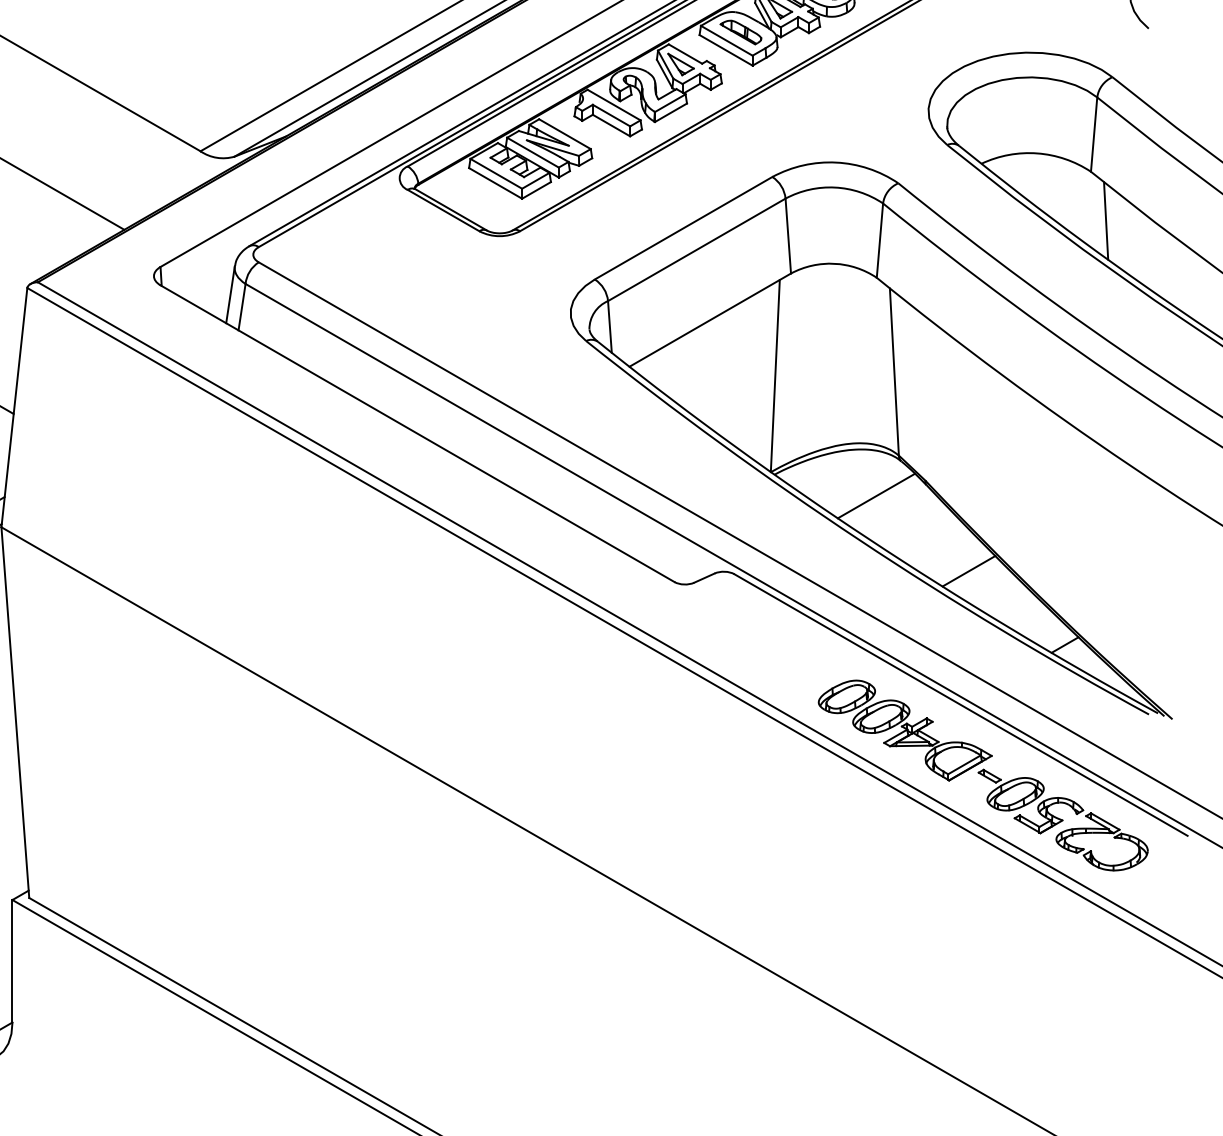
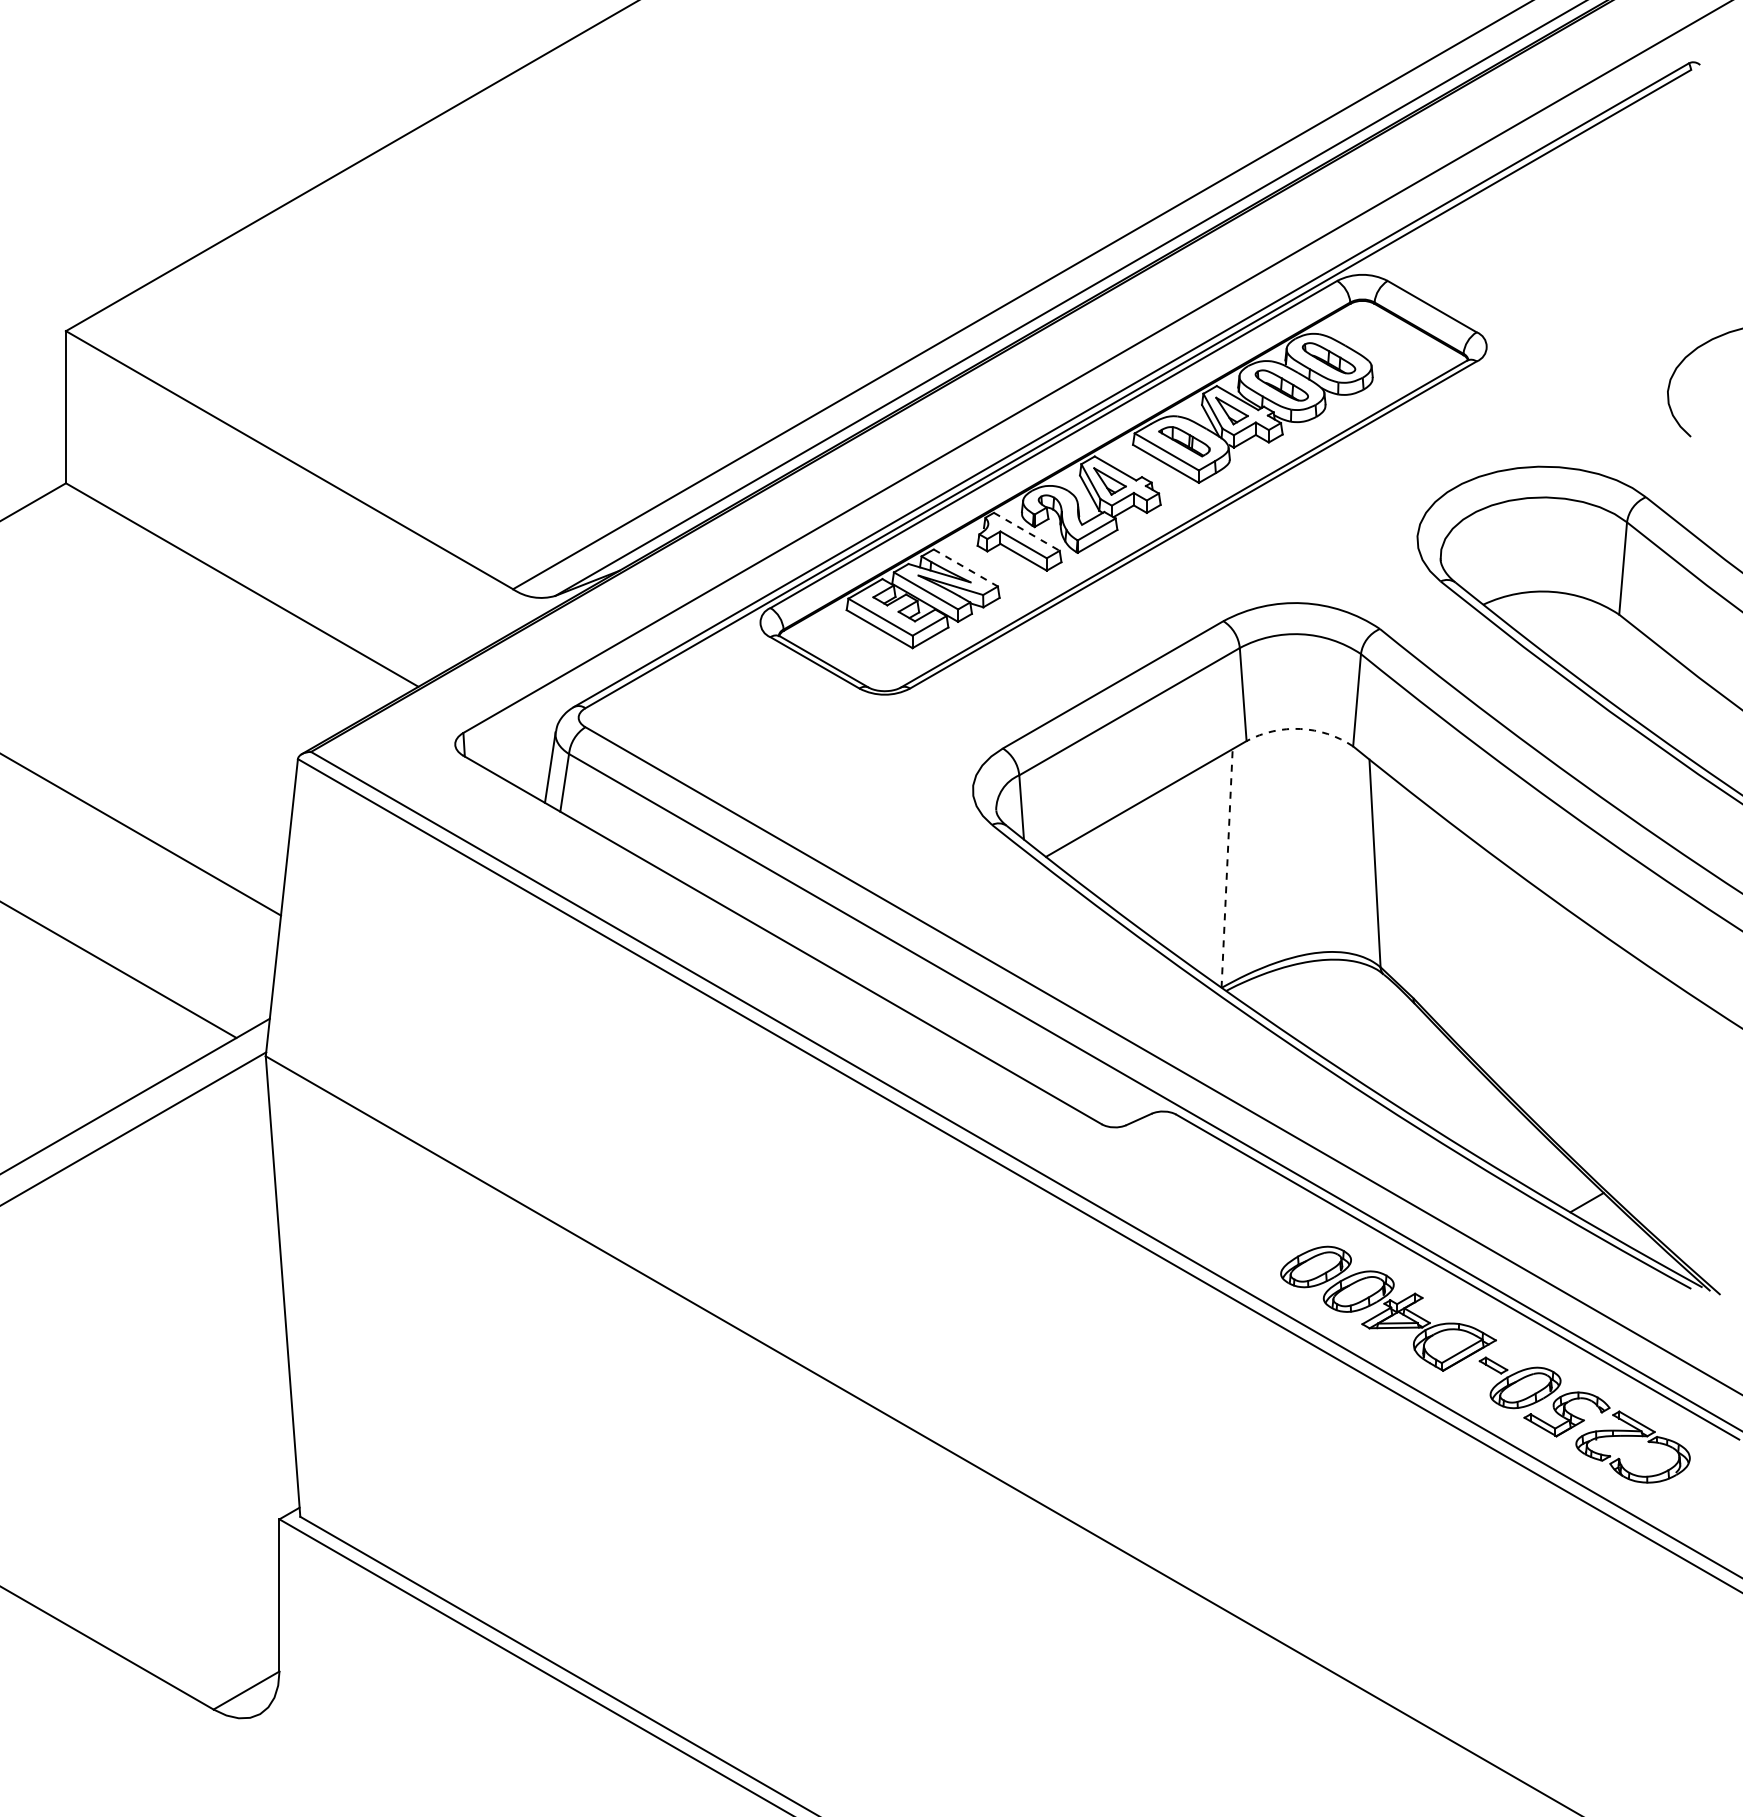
line: (613, 104) -> (1026, 531), solid -> dashed
line: (565, 134) -> (966, 568), solid -> dashed
line: (1105, 220) -> (1637, 675), removed
arc: (834, 263) -> (1300, 728), solid -> dashed
line: (775, 376) -> (1227, 868), solid -> dashed
line: (876, 496) -> (1352, 1017), removed
line: (968, 570) -> (1467, 1110), removed

